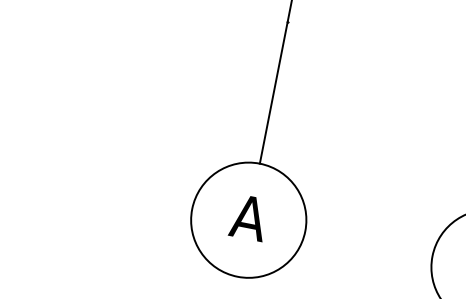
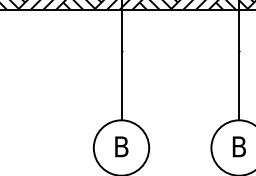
text: (249, 217) -> (121, 146), A -> B

